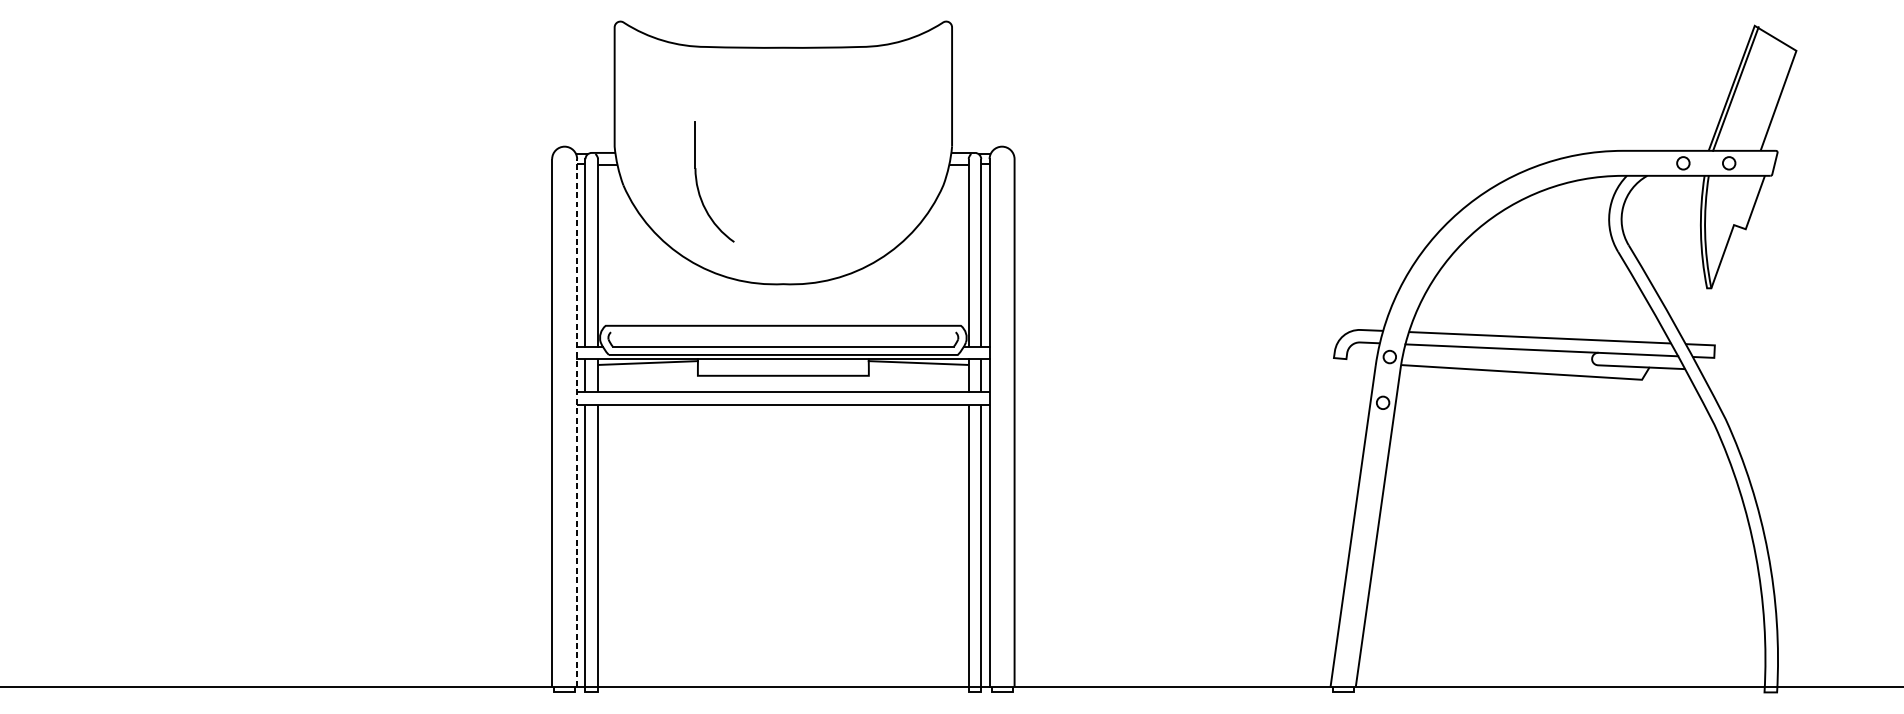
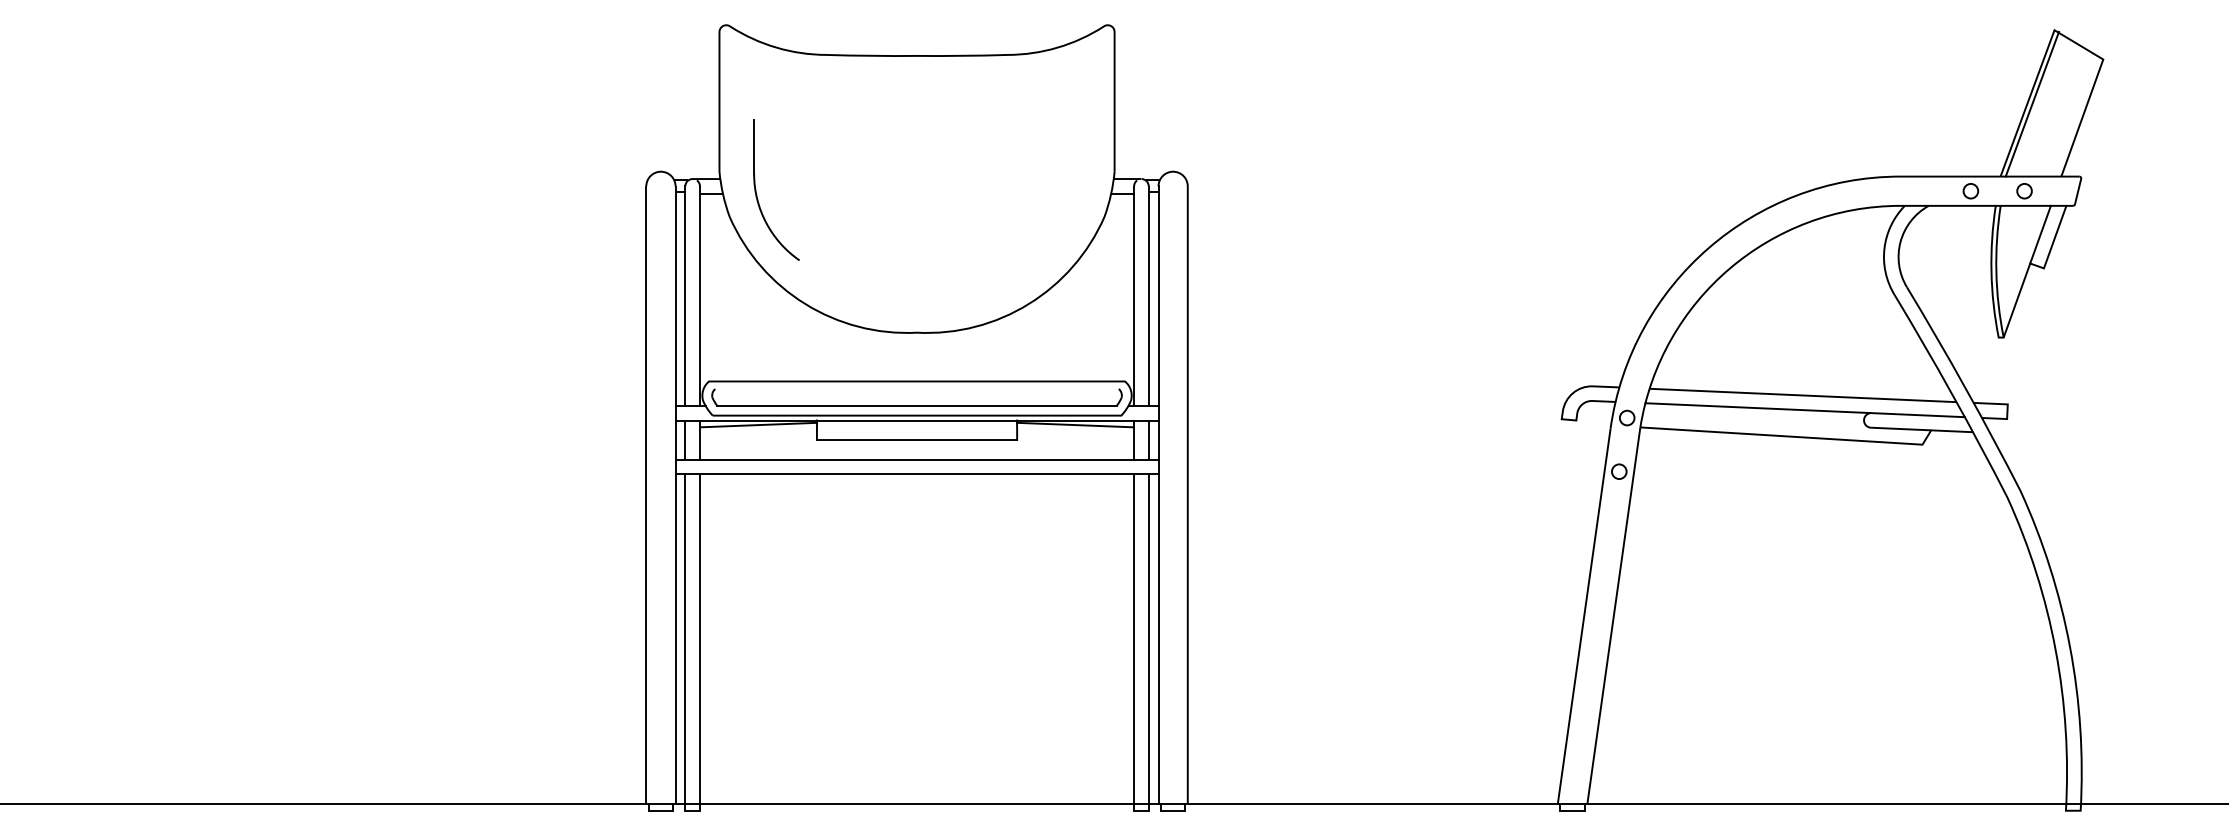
part: (698, 185) -> (757, 194), moved
line: (1742, 200) -> (2040, 234), added
line: (577, 423) -> (675, 495), dashed -> solid

